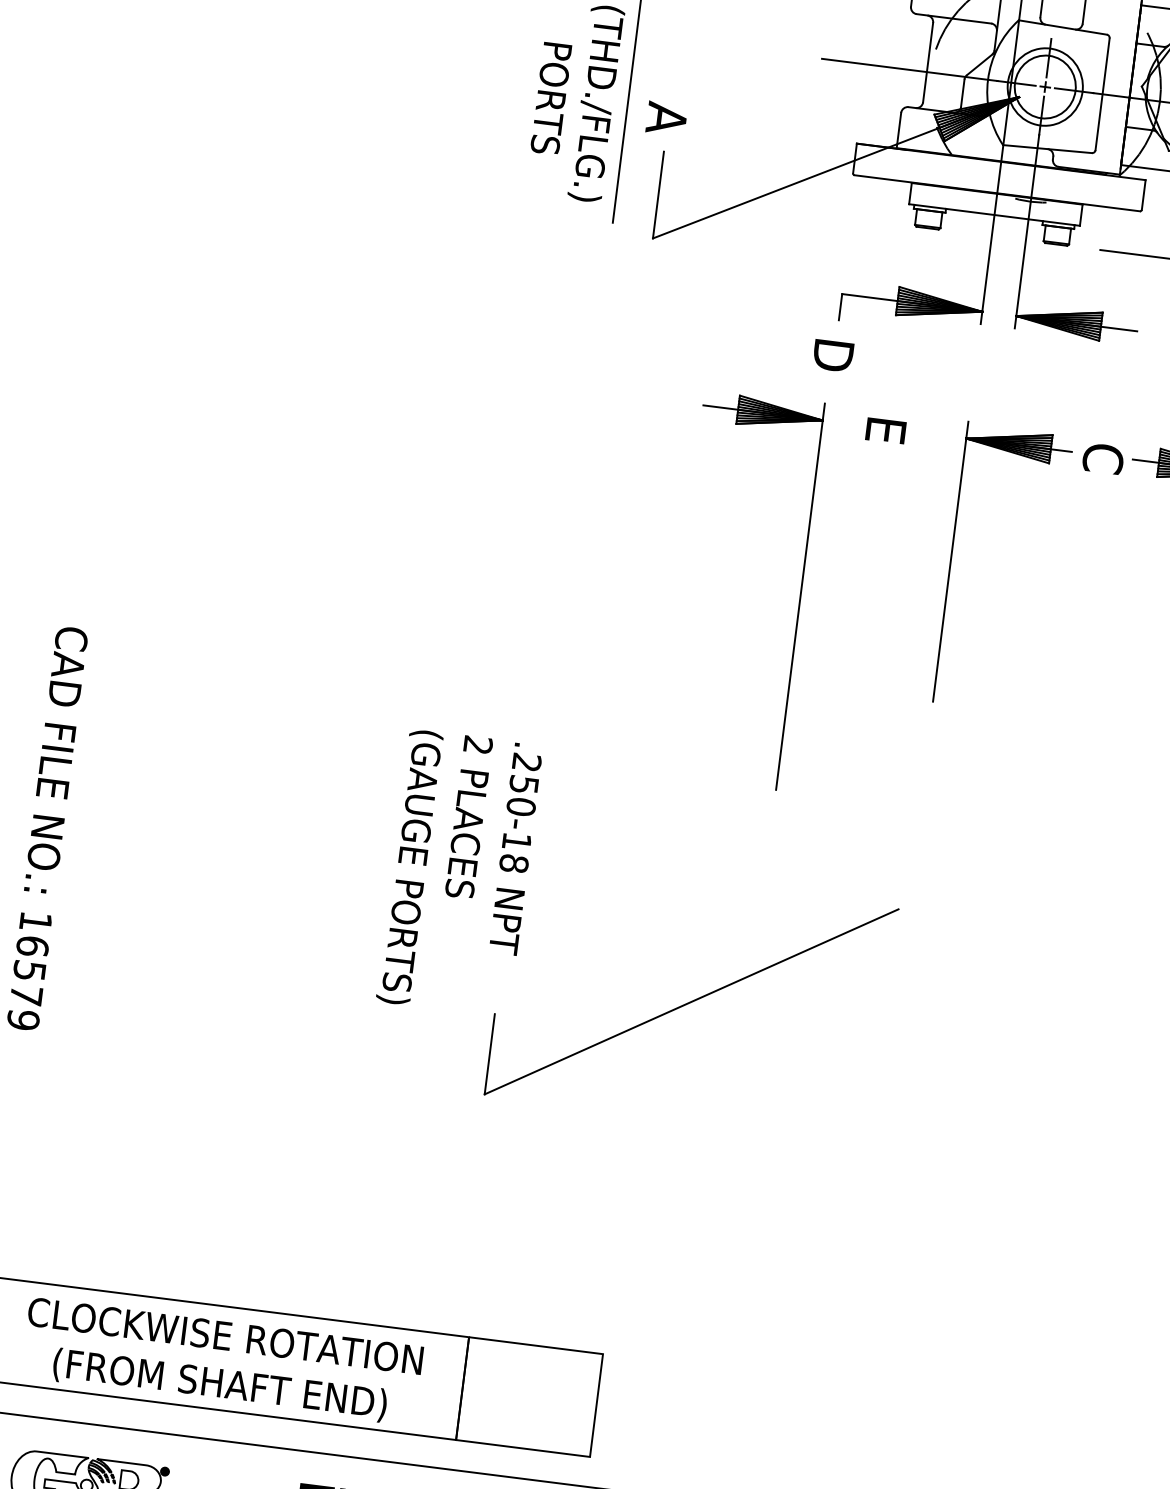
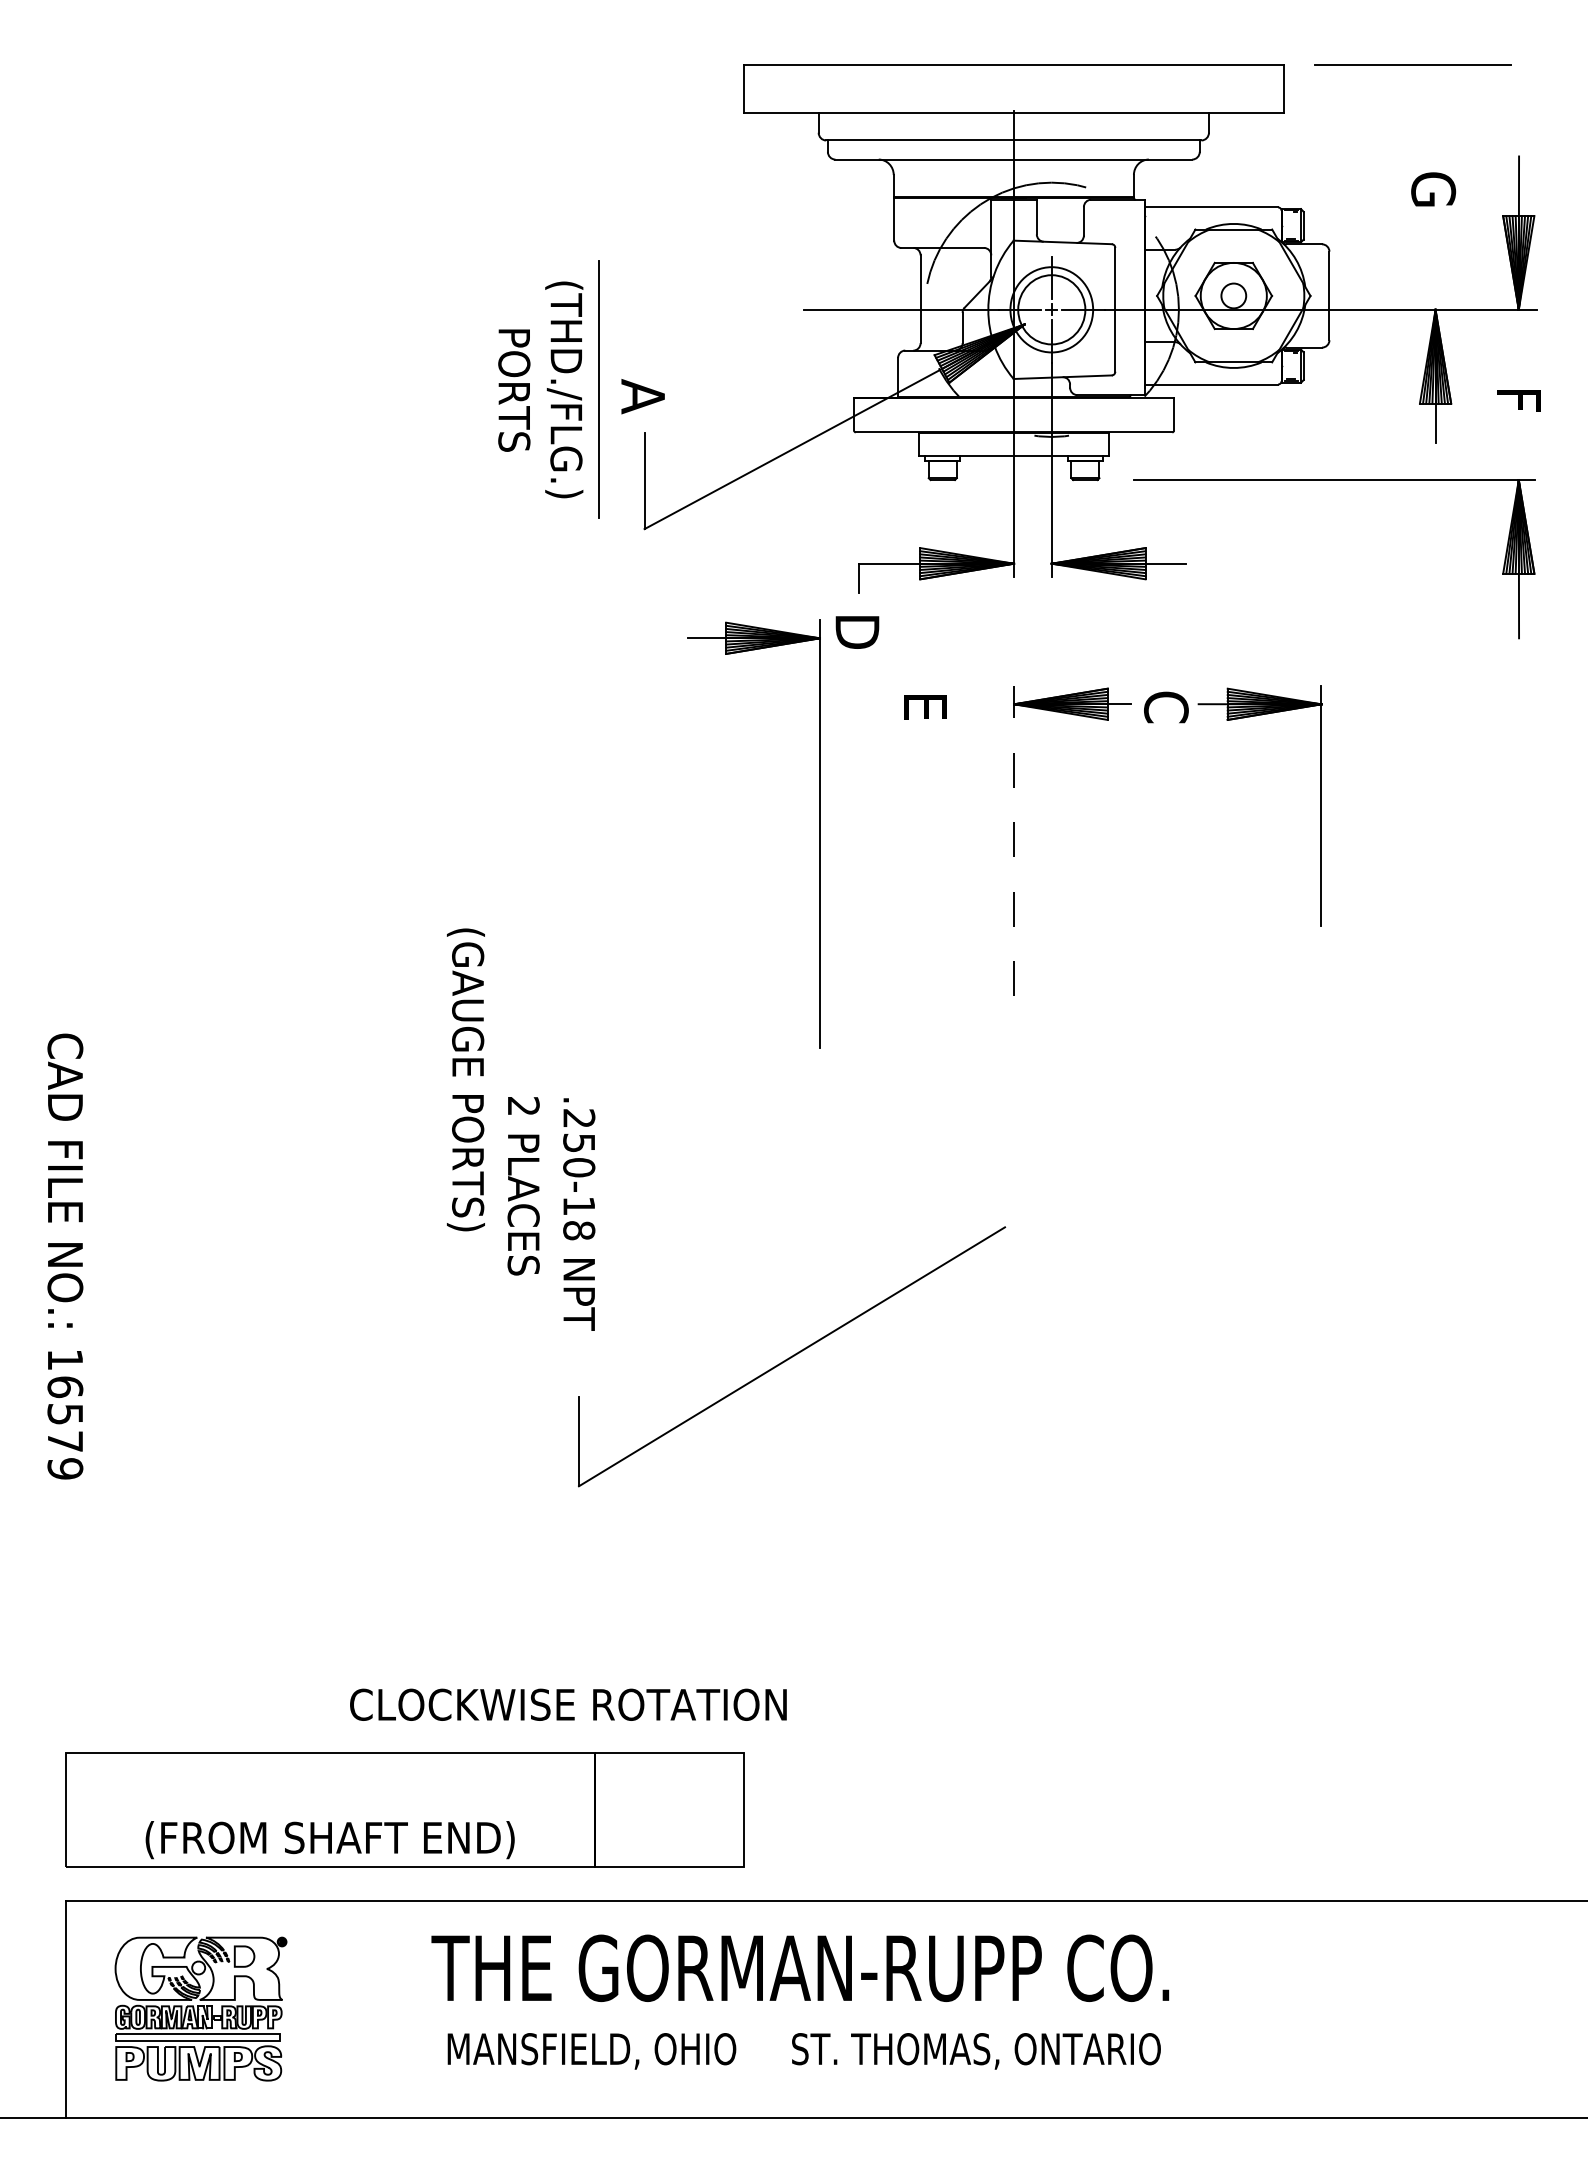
line: (951, 561) -> (1014, 840), solid -> dashed
part: (800, 596) -> (819, 833), moved
text: (409, 866) -> (465, 1079), moved
text: (225, 1335) -> (568, 1704), moved

